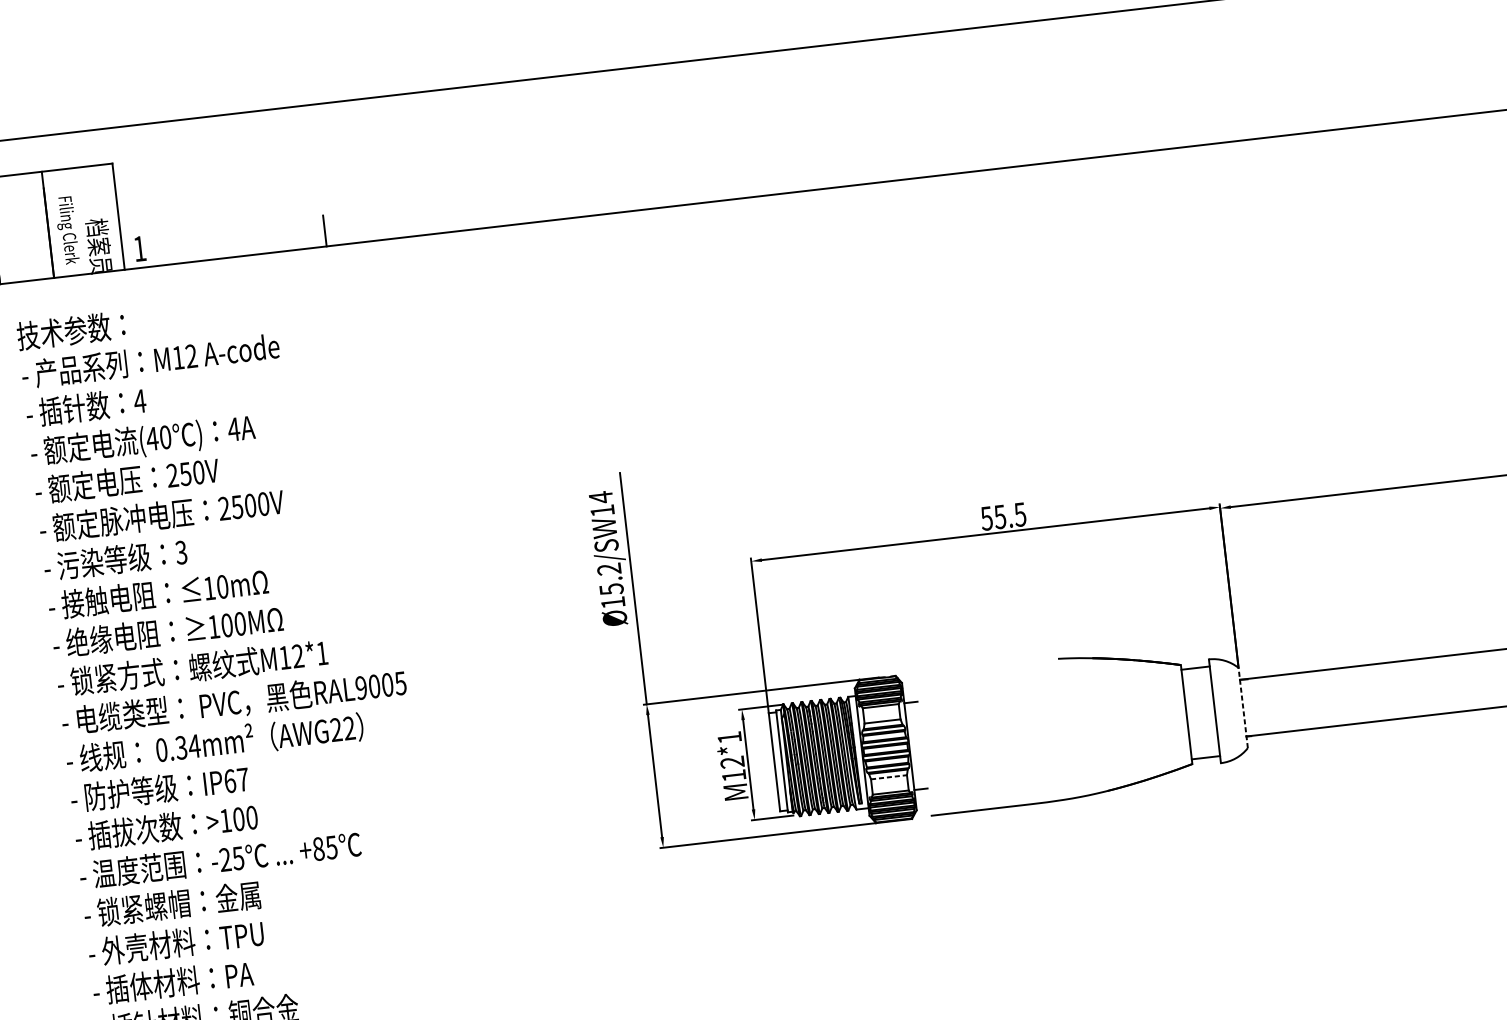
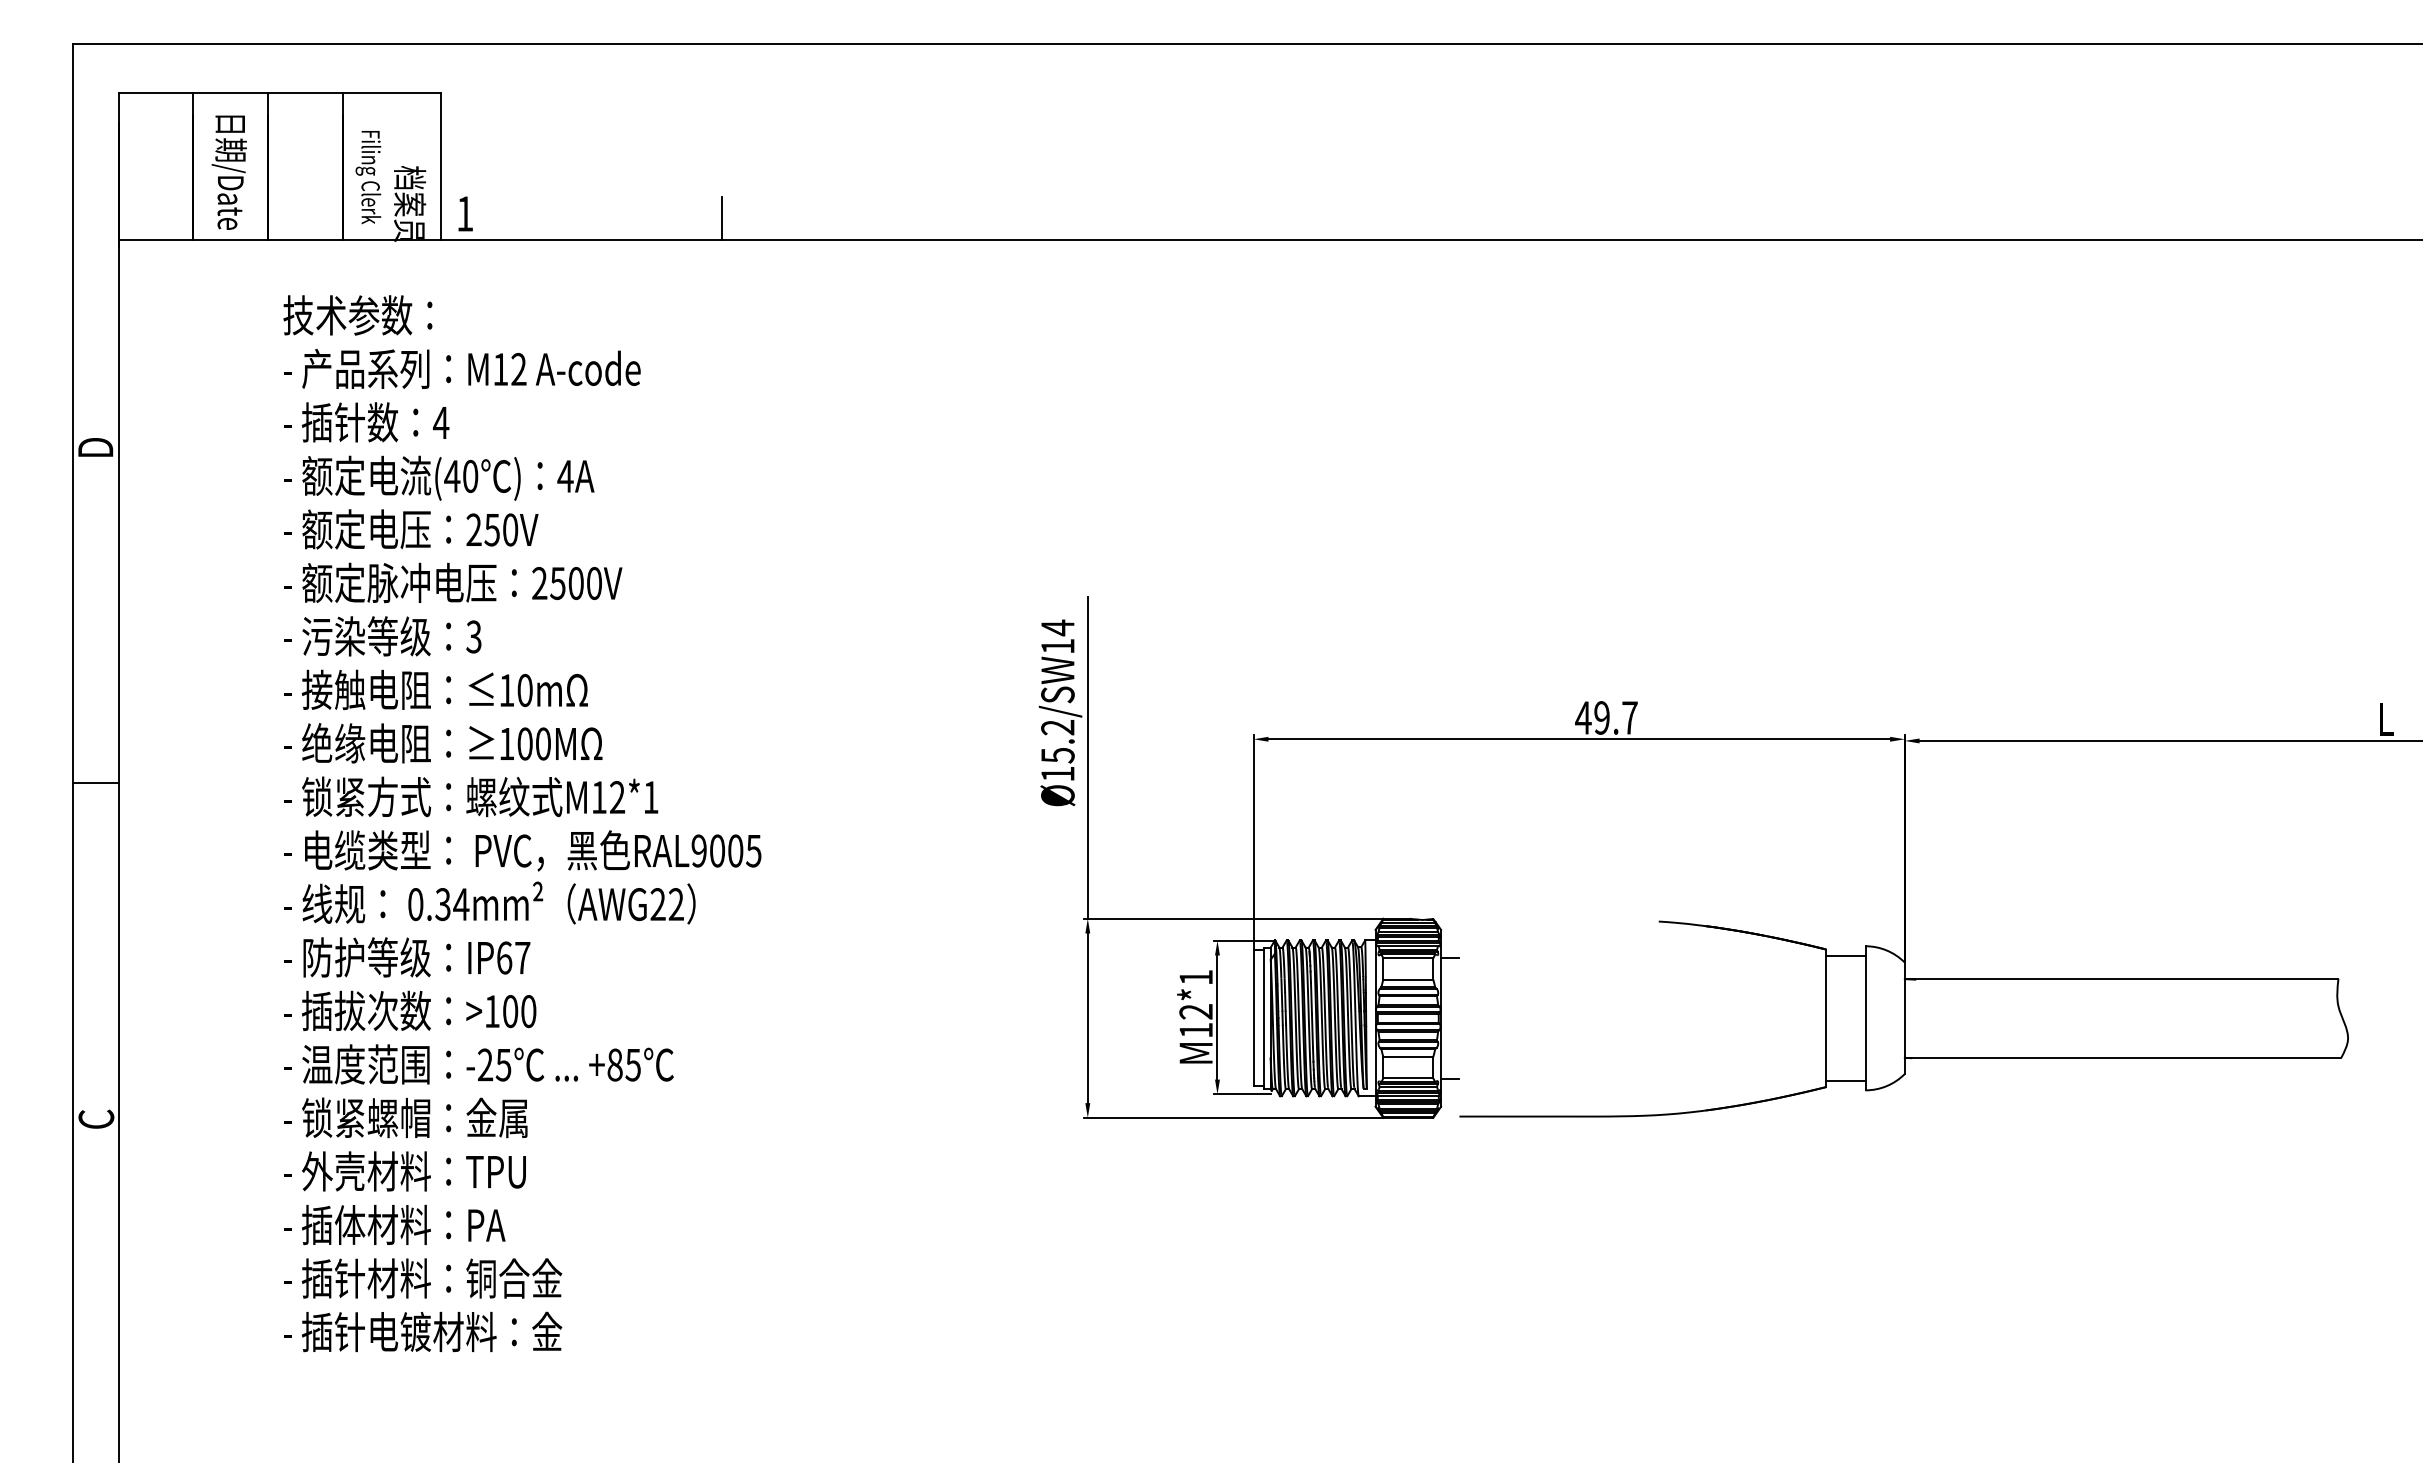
text: (1003, 516) -> (1606, 717), 55.5 -> 49.7
line: (1243, 708) -> (1904, 1018), dashed -> solid
line: (889, 777) -> (1408, 1057), dashed -> solid

